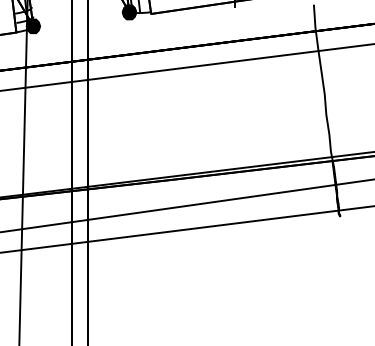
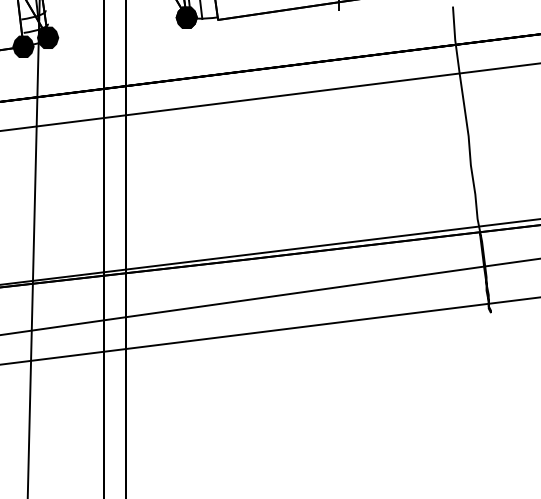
fill: (16, 32) -> (23, 46), added

